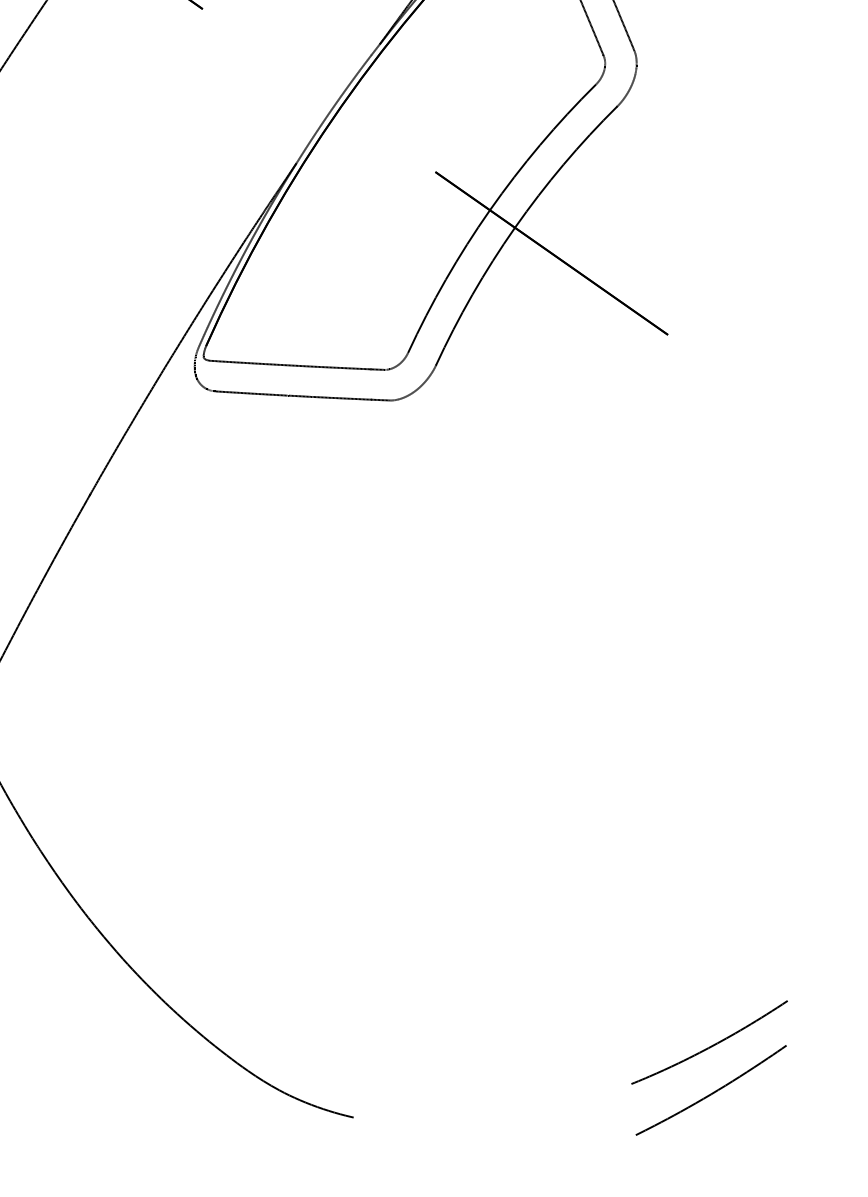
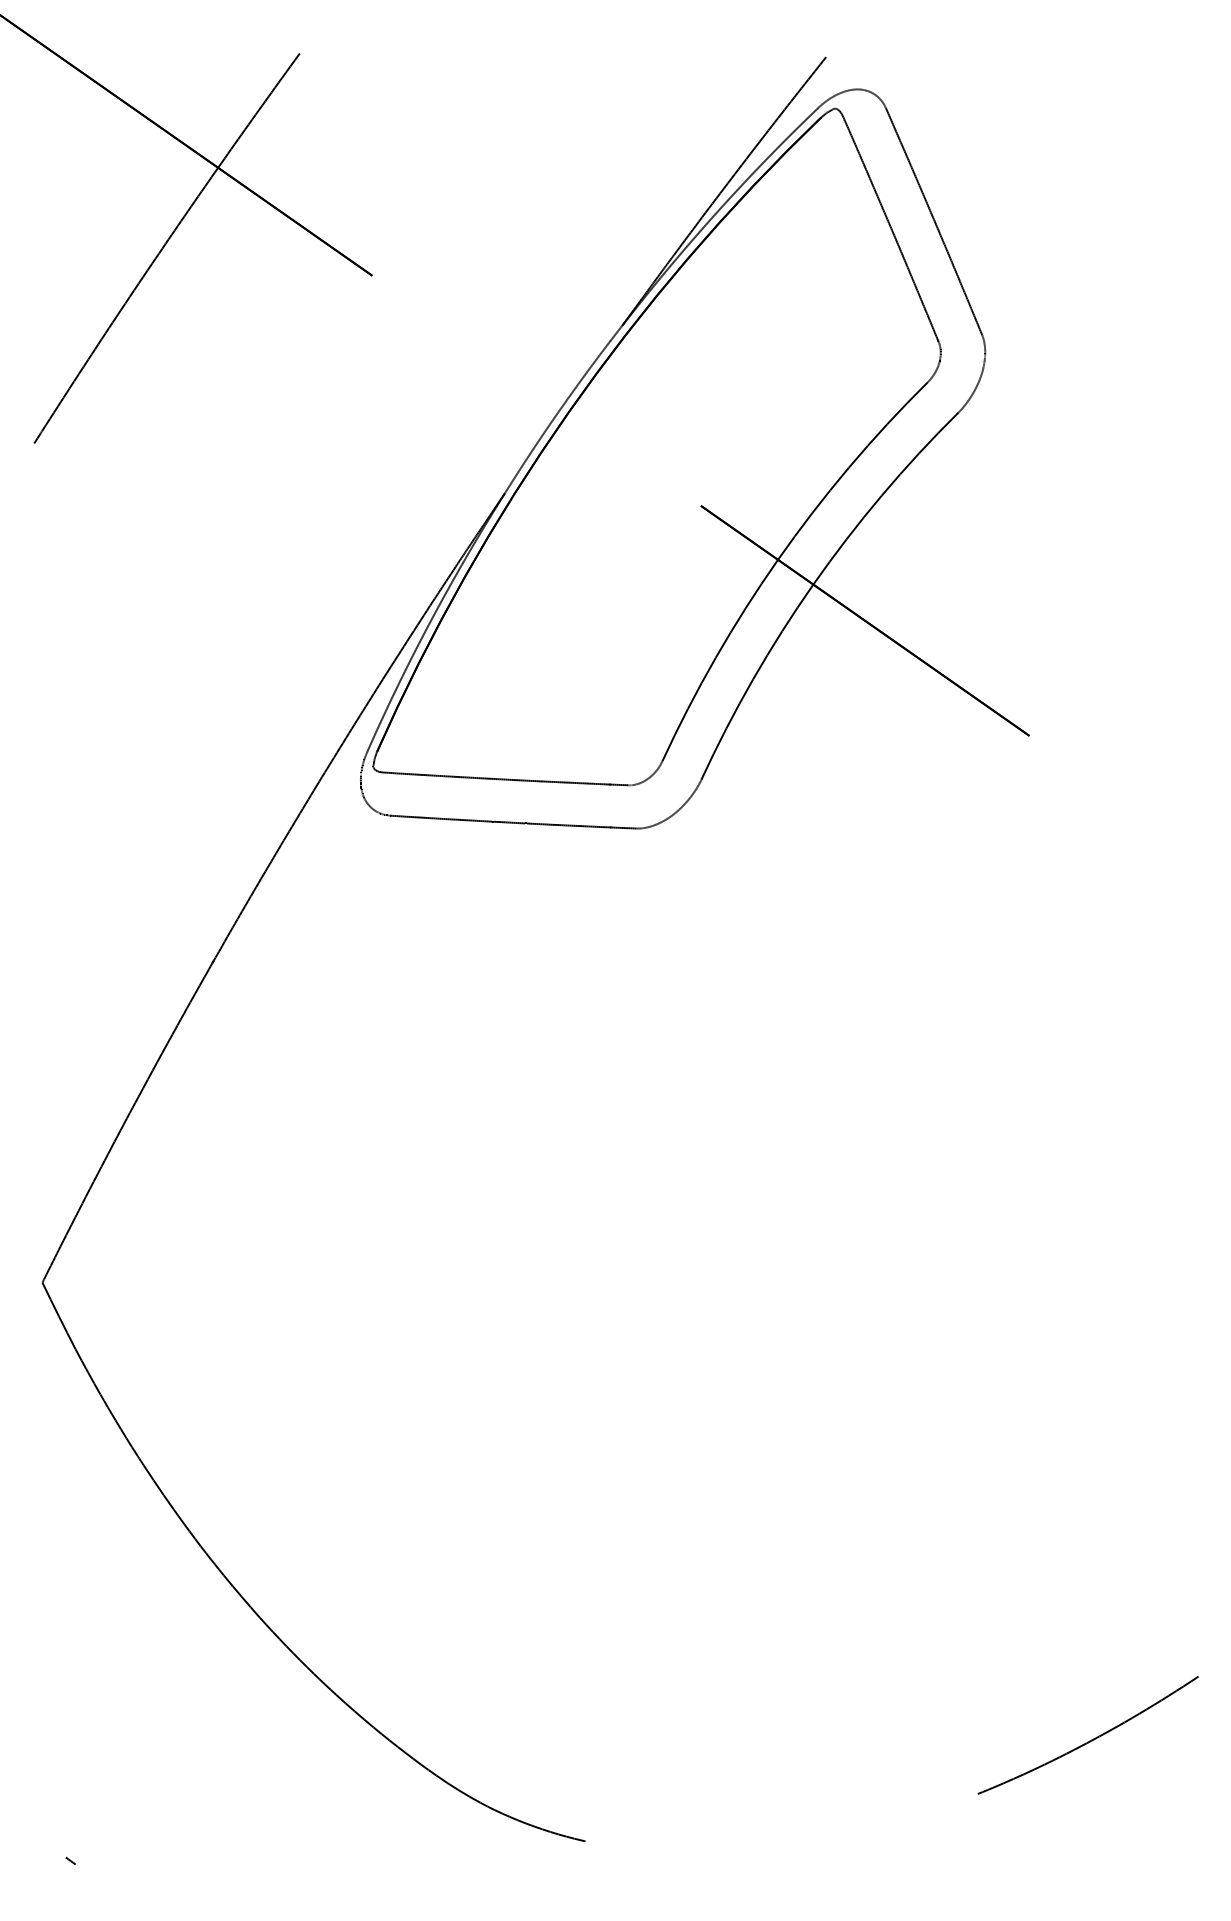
curve: (711, 1092) -> (1091, 1806), removed

